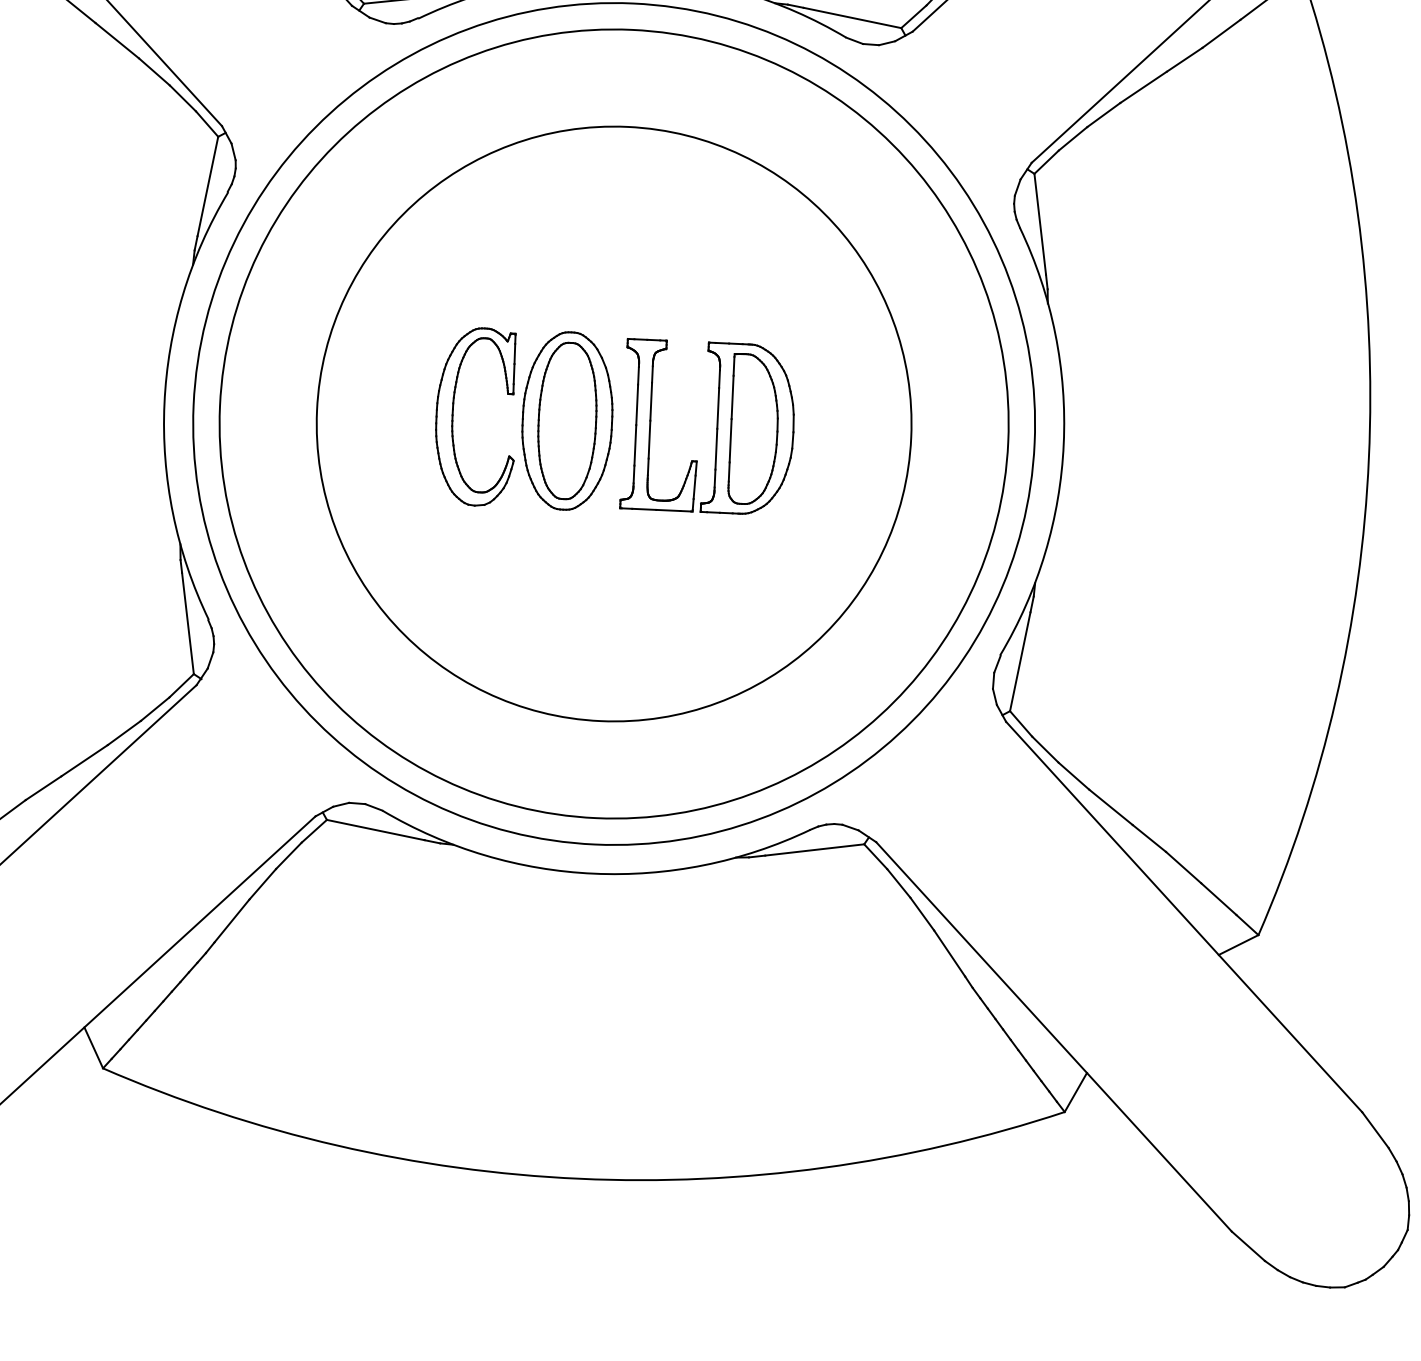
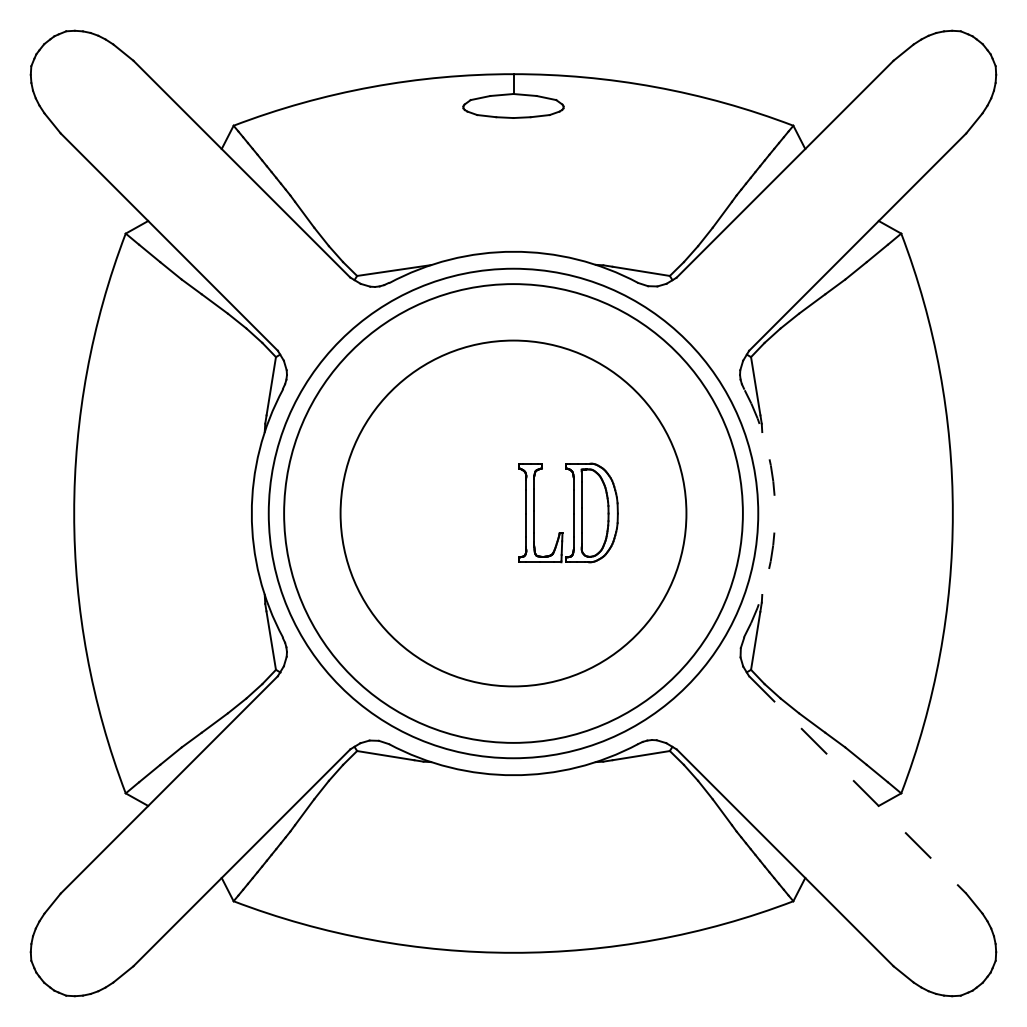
part: (524, 418) -> (461, 512), removed
arc: (1064, 444) -> (775, 513), solid -> dashed
line: (1183, 916) -> (857, 784), solid -> dashed

